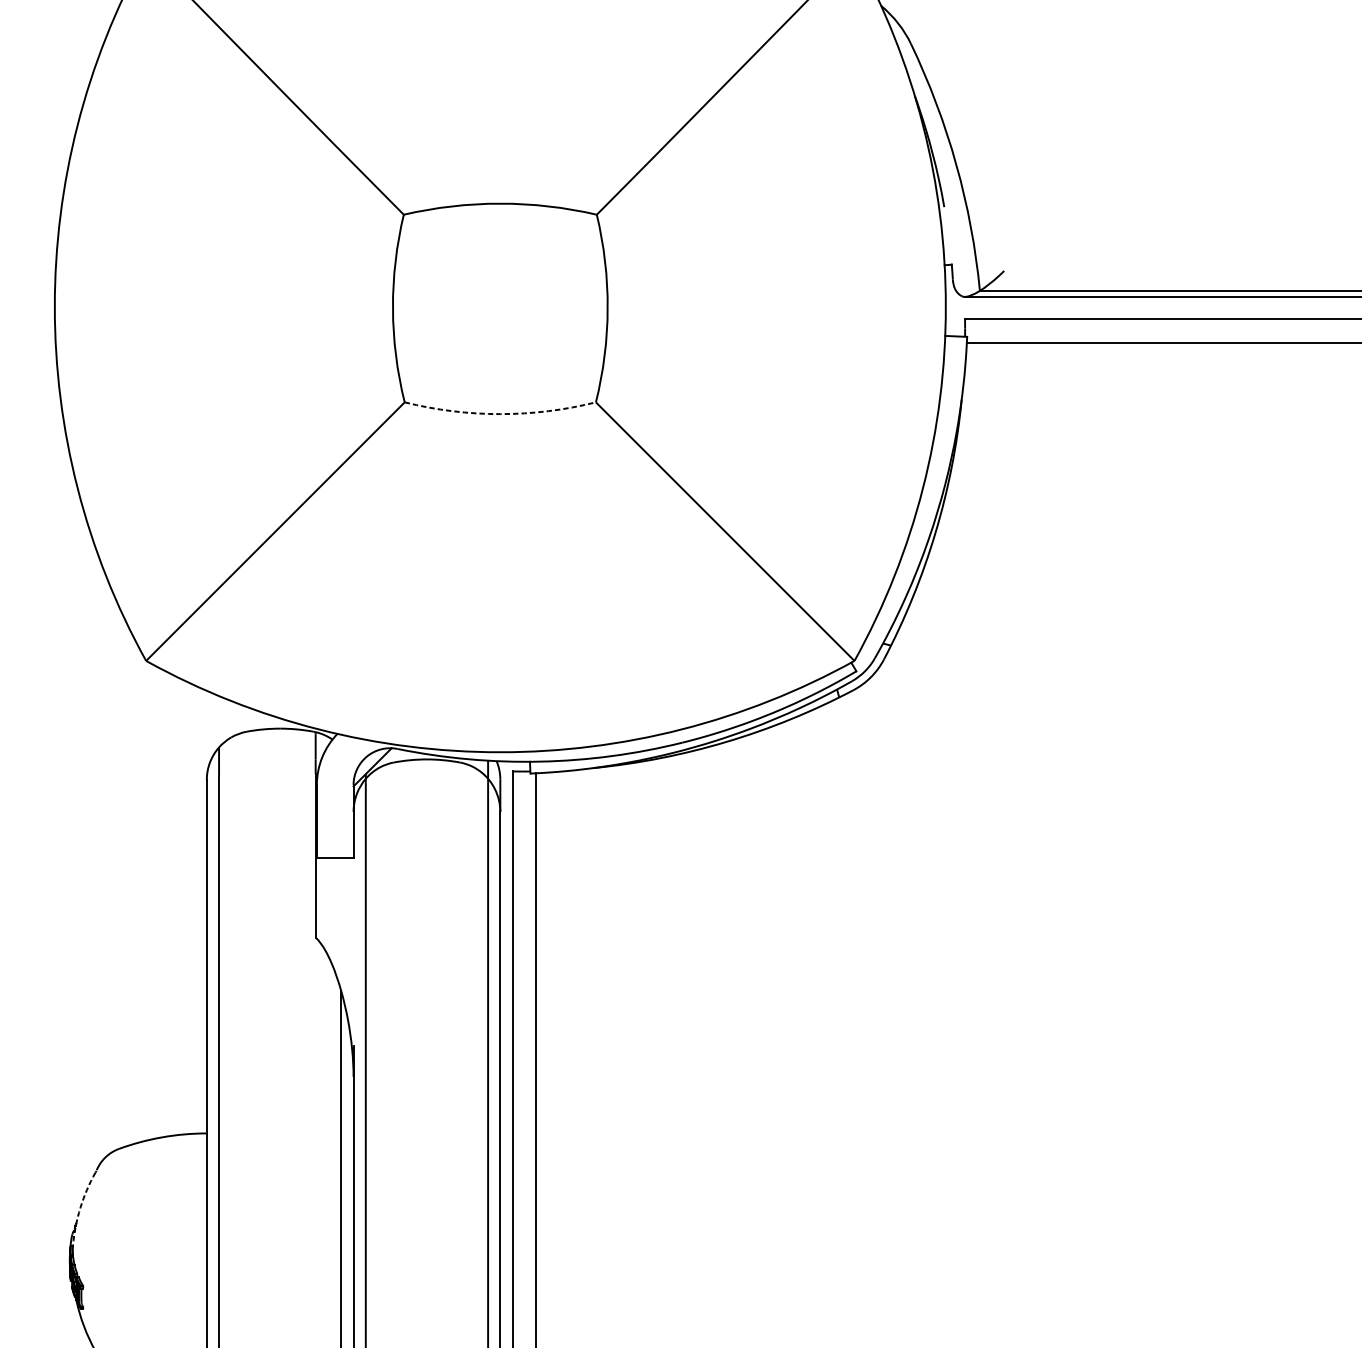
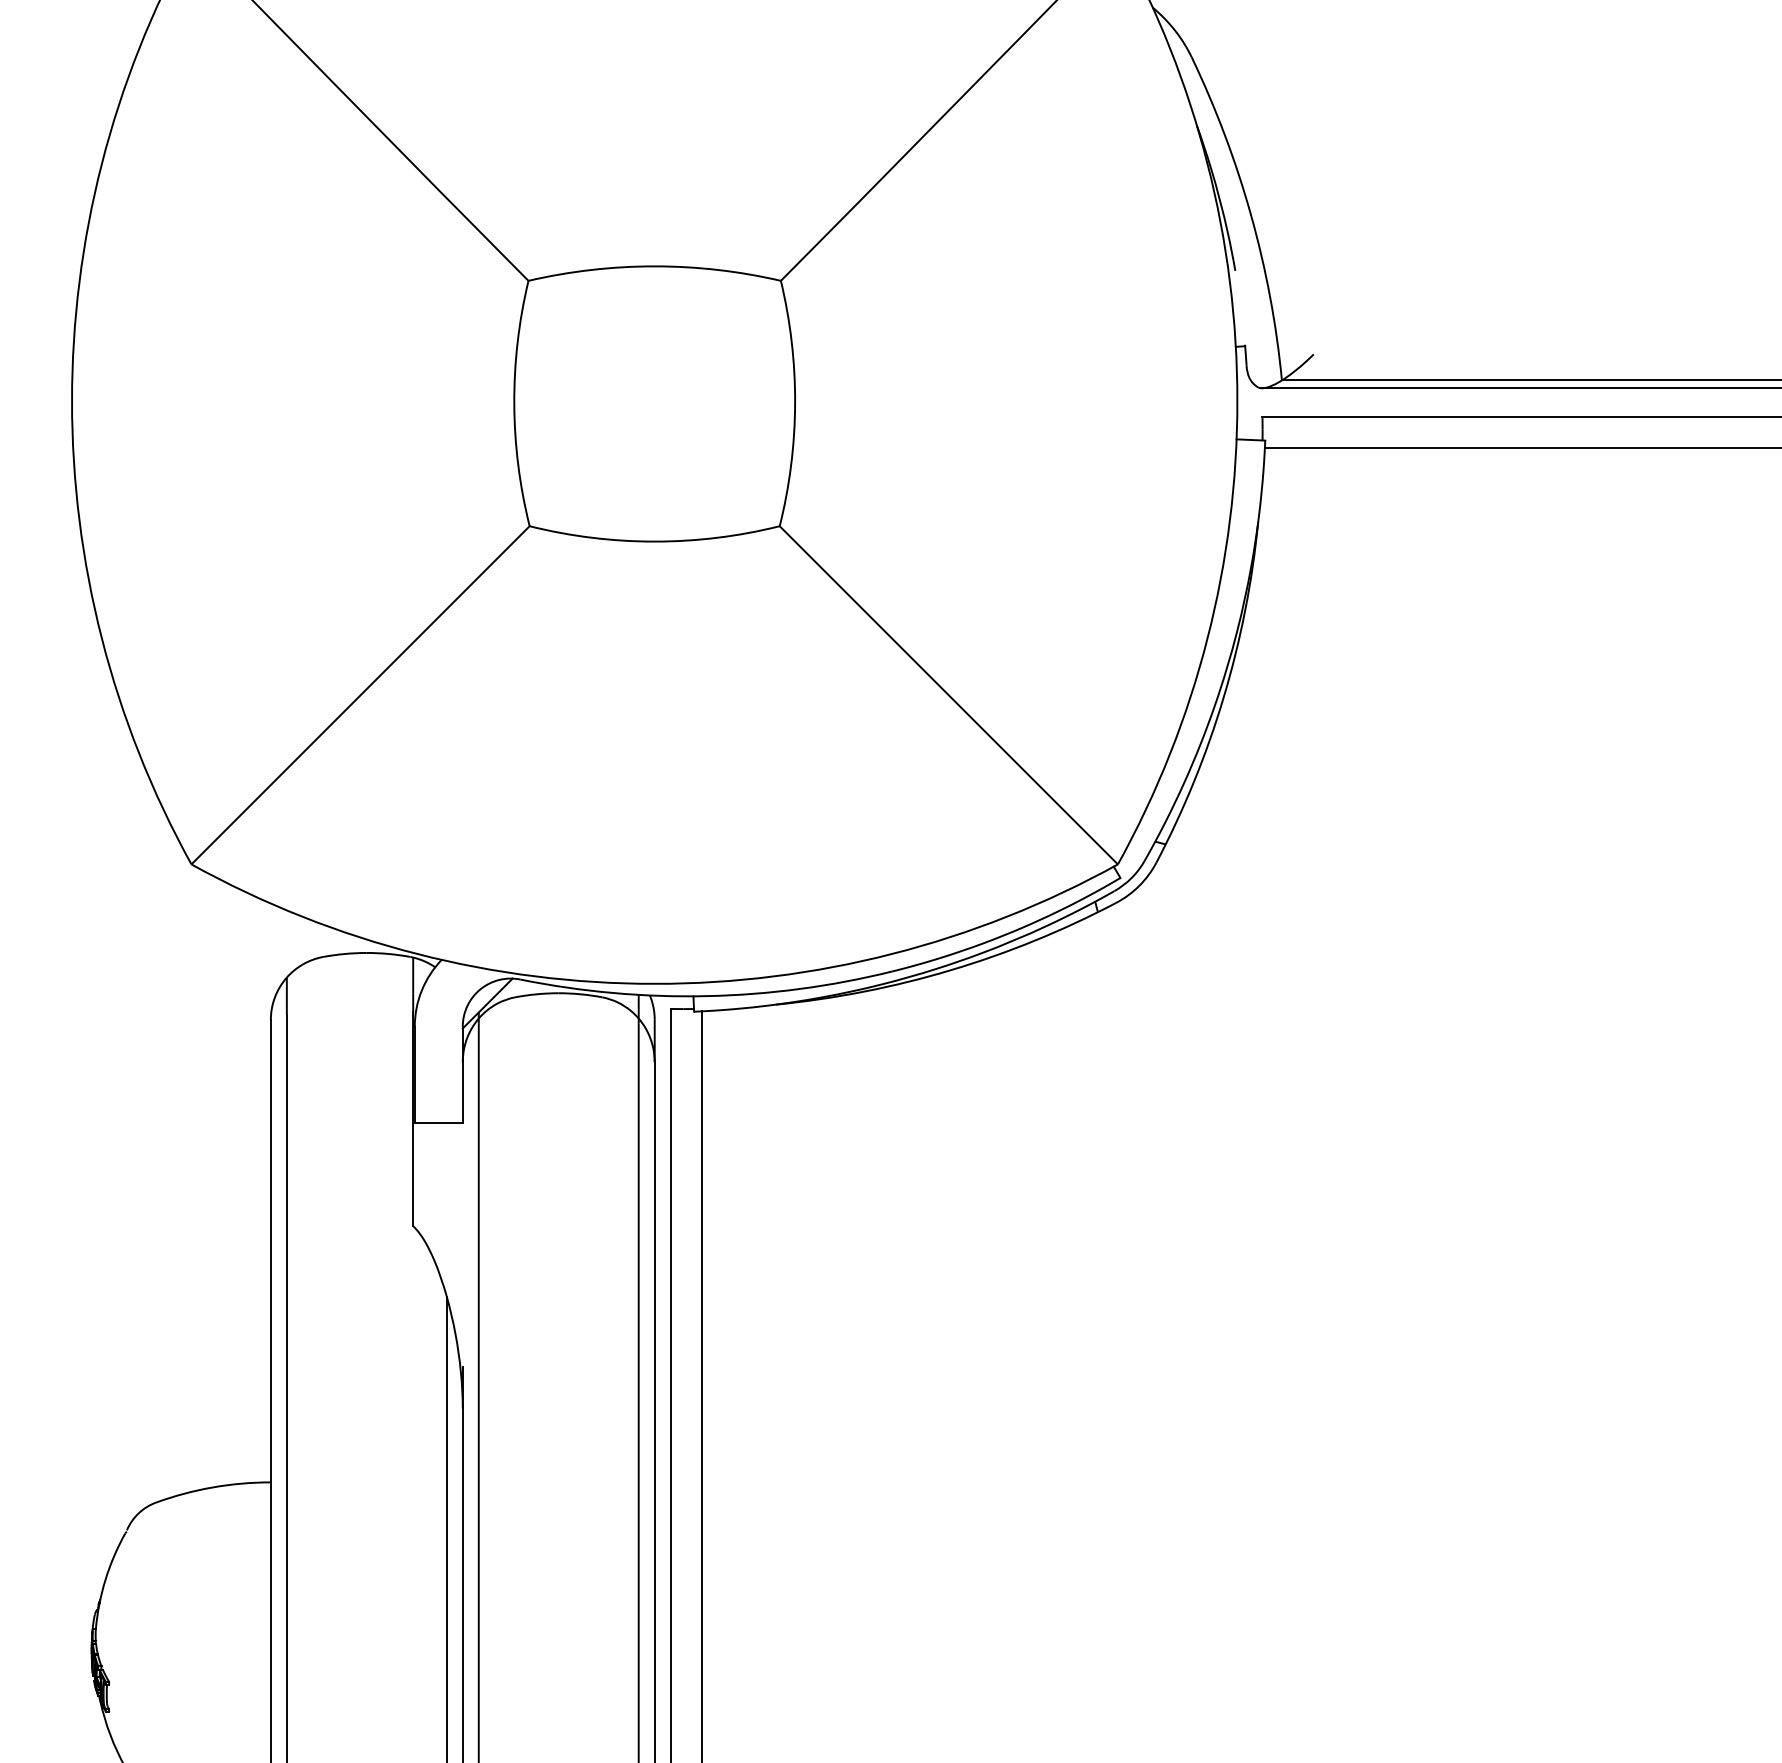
arc: (500, 414) -> (654, 541), dashed -> solid
arc: (80, 1207) -> (105, 1579), dashed -> solid

